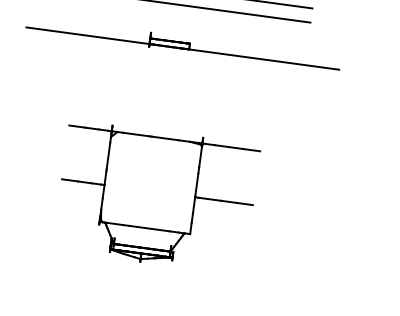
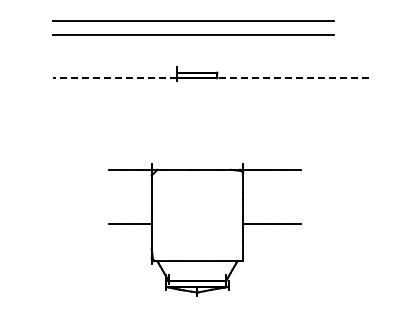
line: (87, 35) -> (114, 78), solid -> dashed
line: (264, 59) -> (293, 78), solid -> dashed

